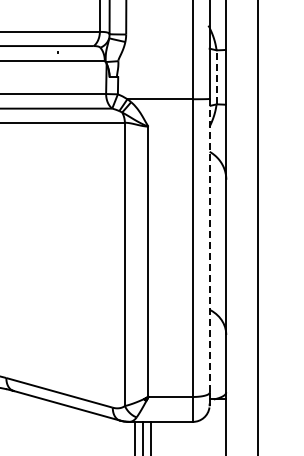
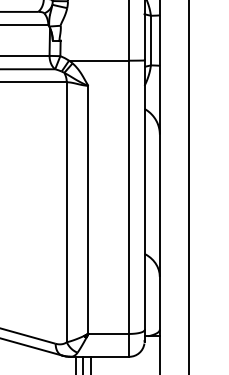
line: (216, 76) -> (150, 39), dashed -> solid
line: (209, 245) -> (144, 194), dashed -> solid

